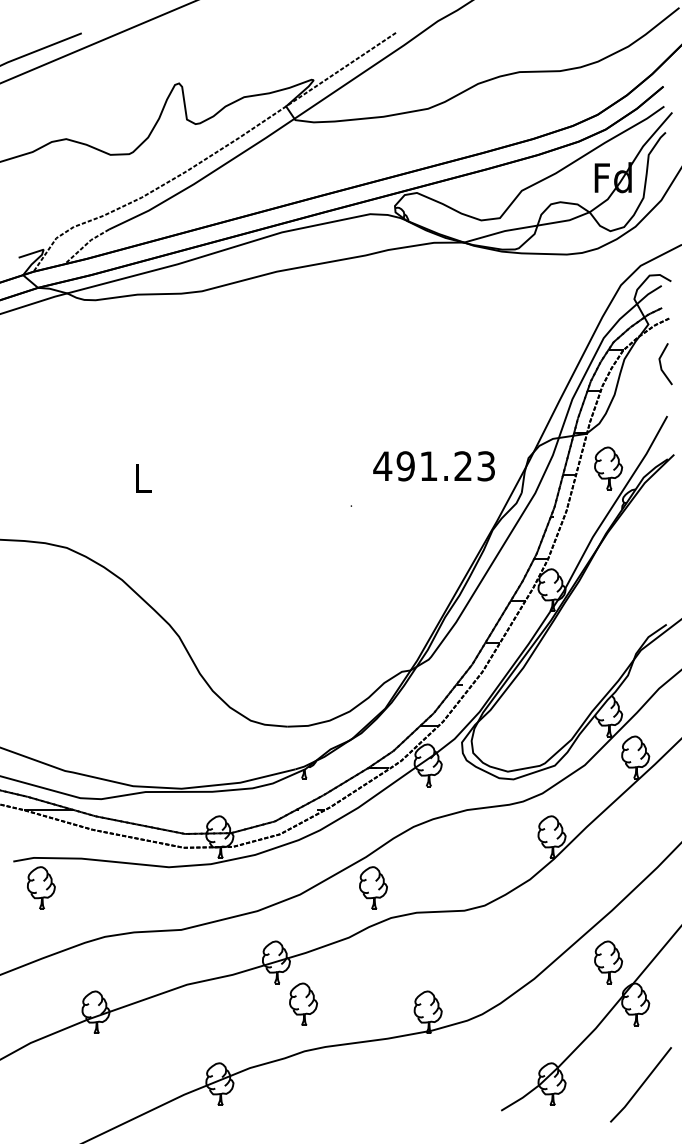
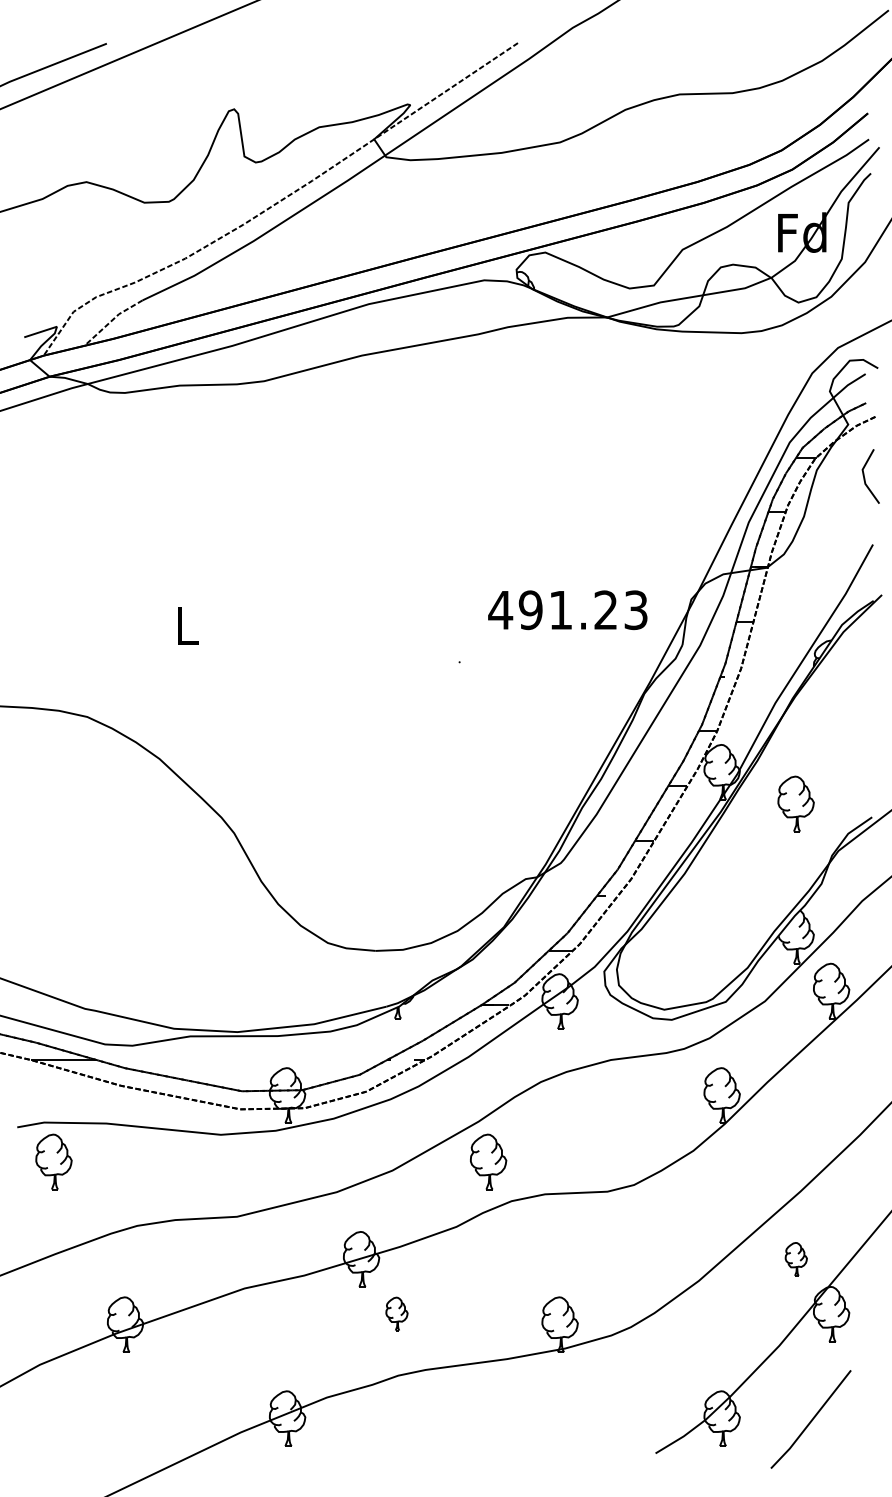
part: (608, 468) -> (795, 804), moved
part: (608, 962) -> (795, 1259), size x0.6
part: (303, 1003) -> (396, 1313), size x0.6
line: (641, 1084) -> (811, 1419), moved

